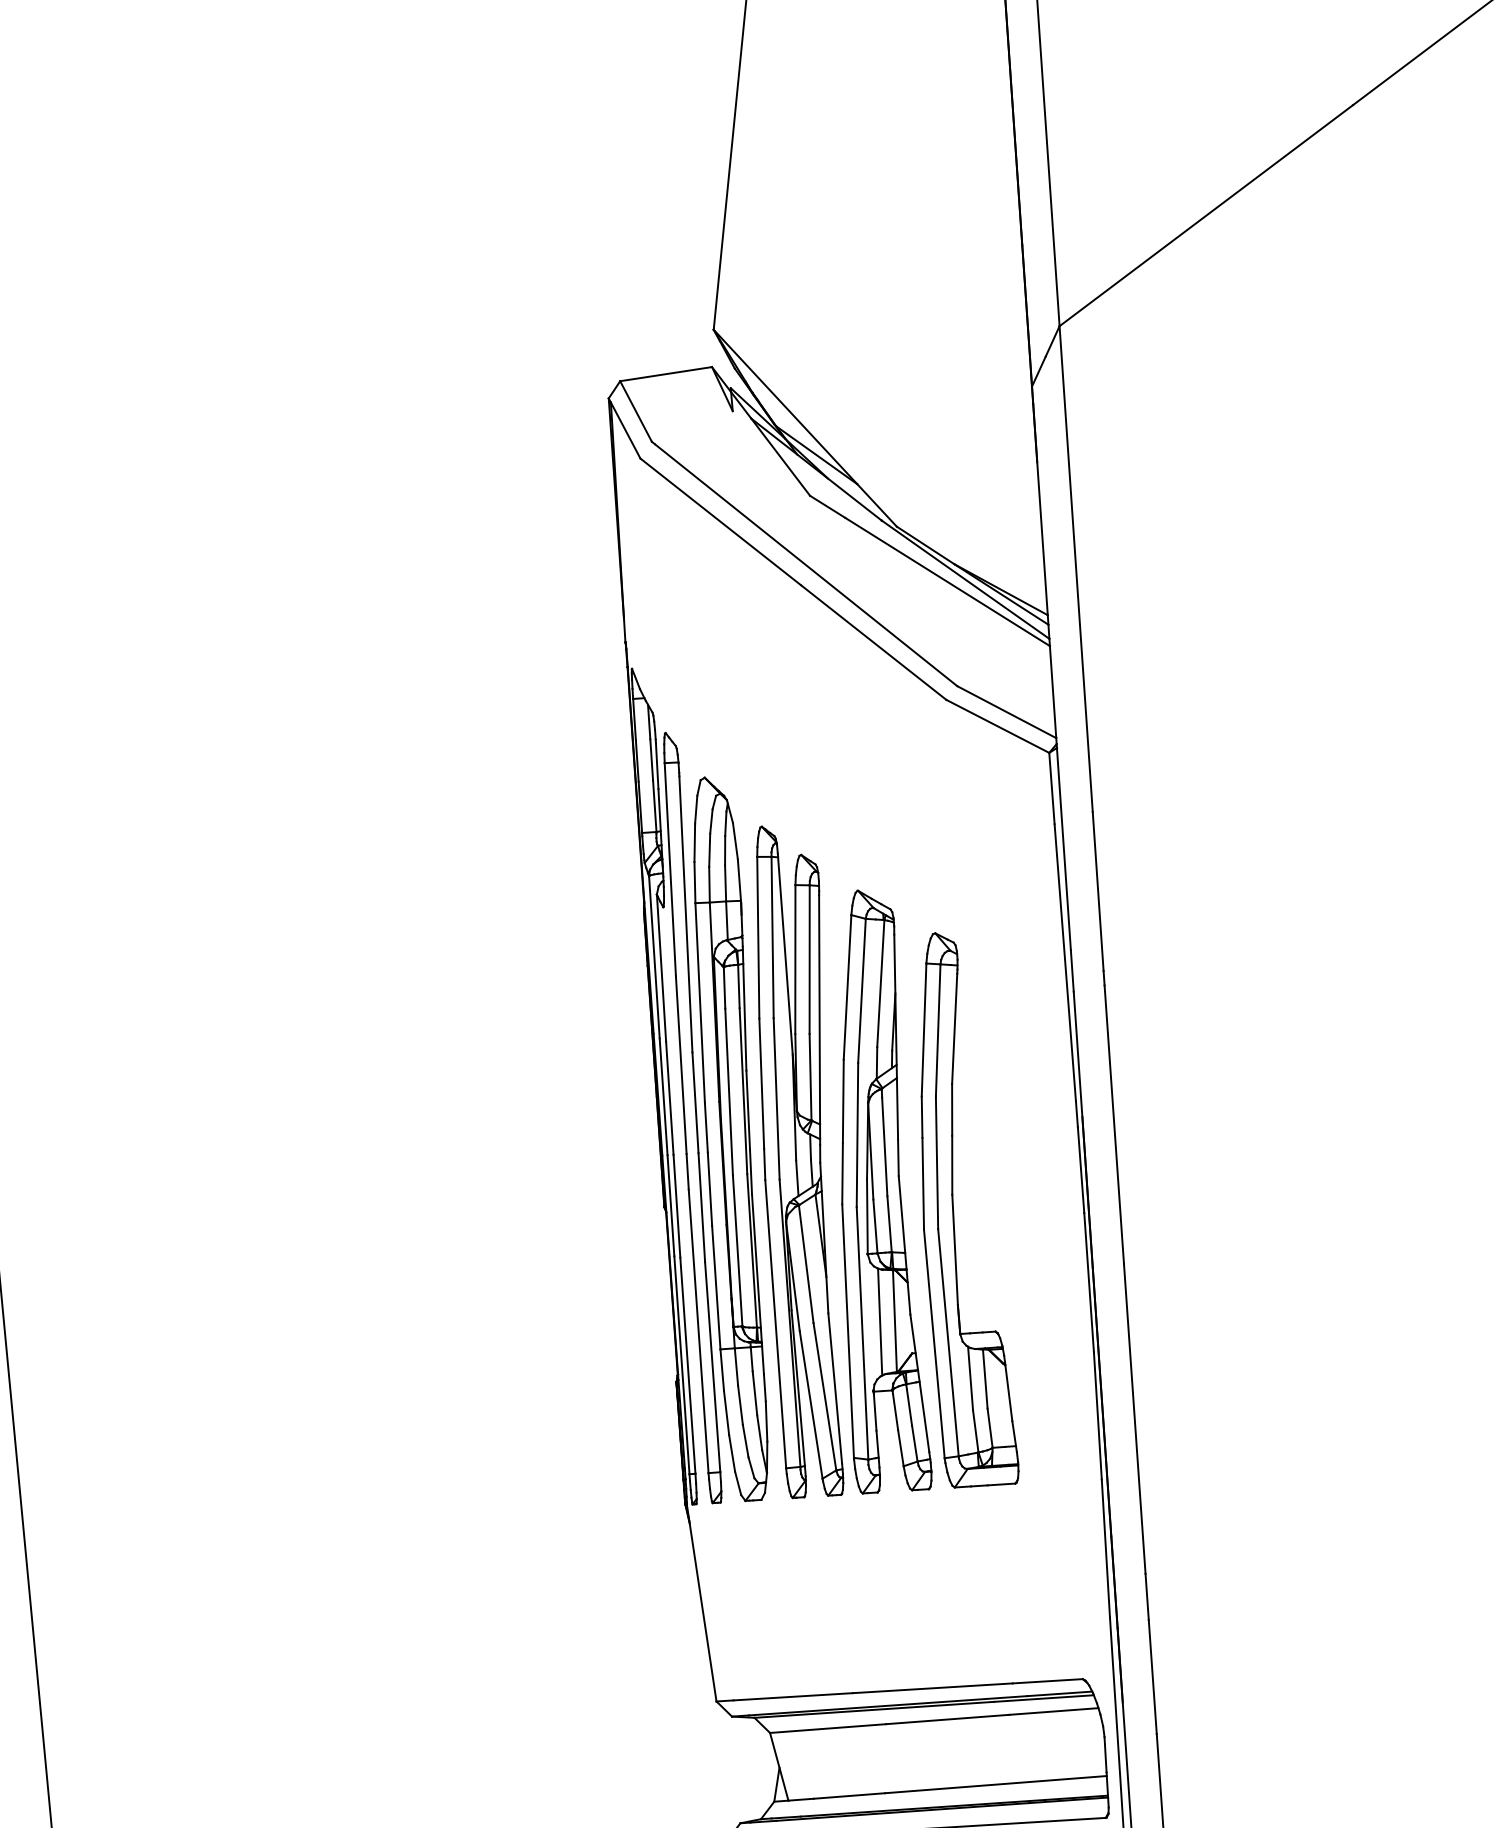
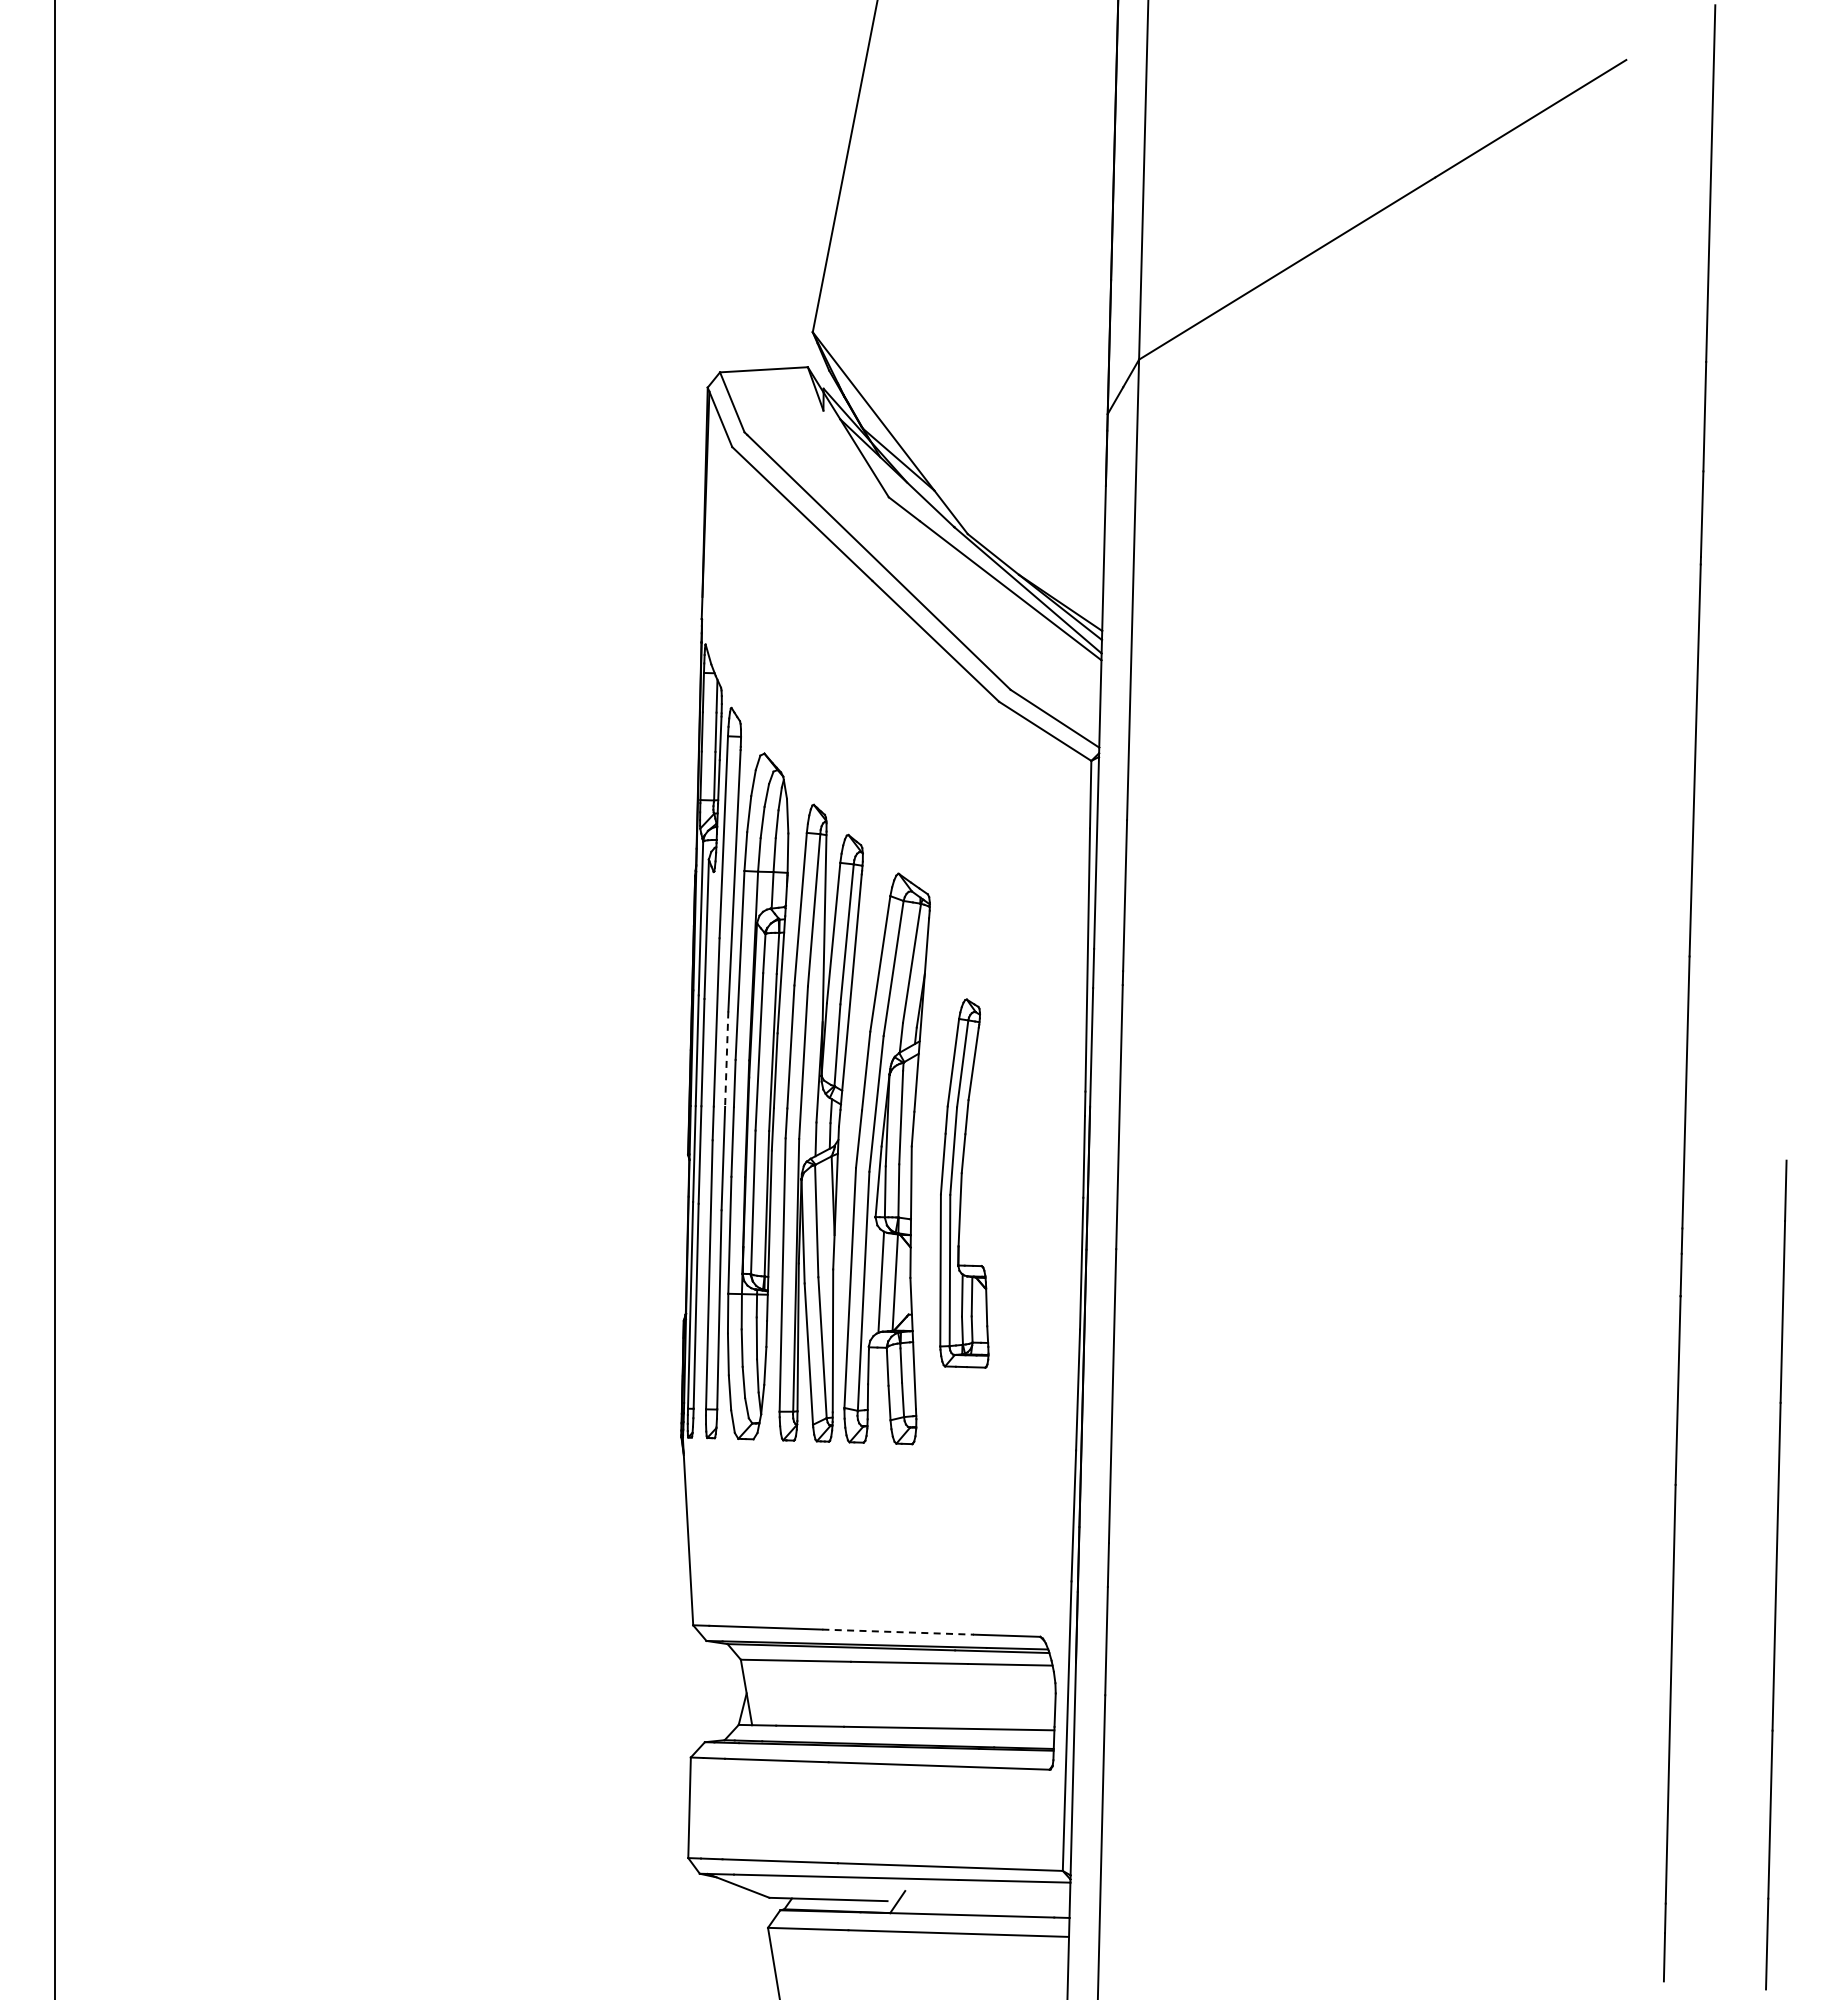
line: (695, 1103) -> (726, 1059), solid -> dashed
part: (957, 1209) -> (964, 1183), size x0.7
line: (933, 1688) -> (898, 1632), solid -> dashed

